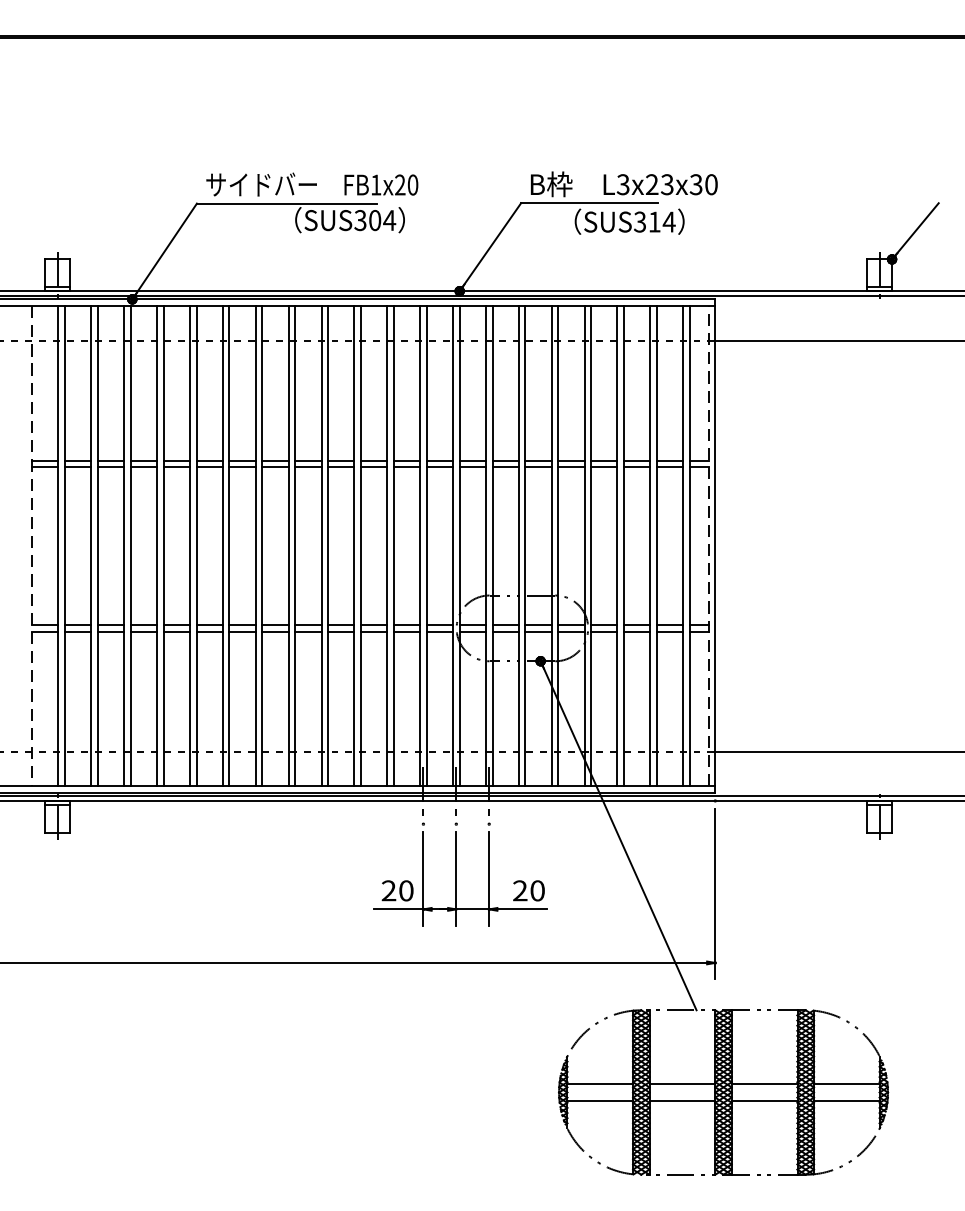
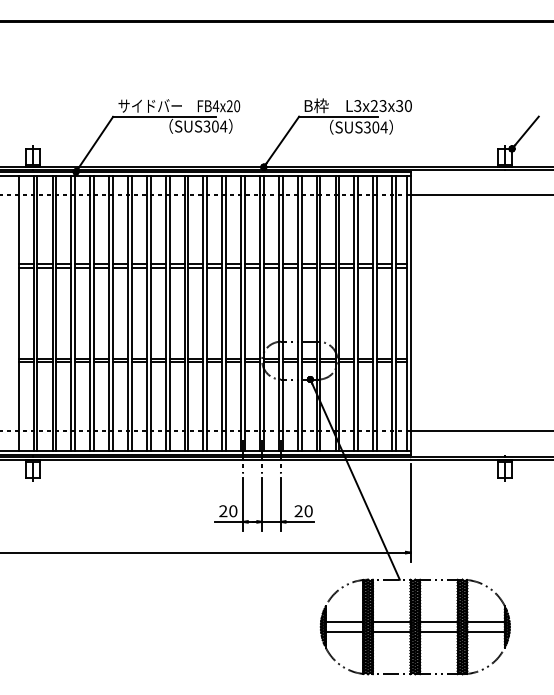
text: (375, 185) -> (215, 106), FB1x20 -> FB4x20
text: (654, 222) -> (375, 127), SUS314 -> SUS304
line: (32, 546) -> (18, 313), dashed -> solid
line: (708, 546) -> (406, 313), dashed -> solid

